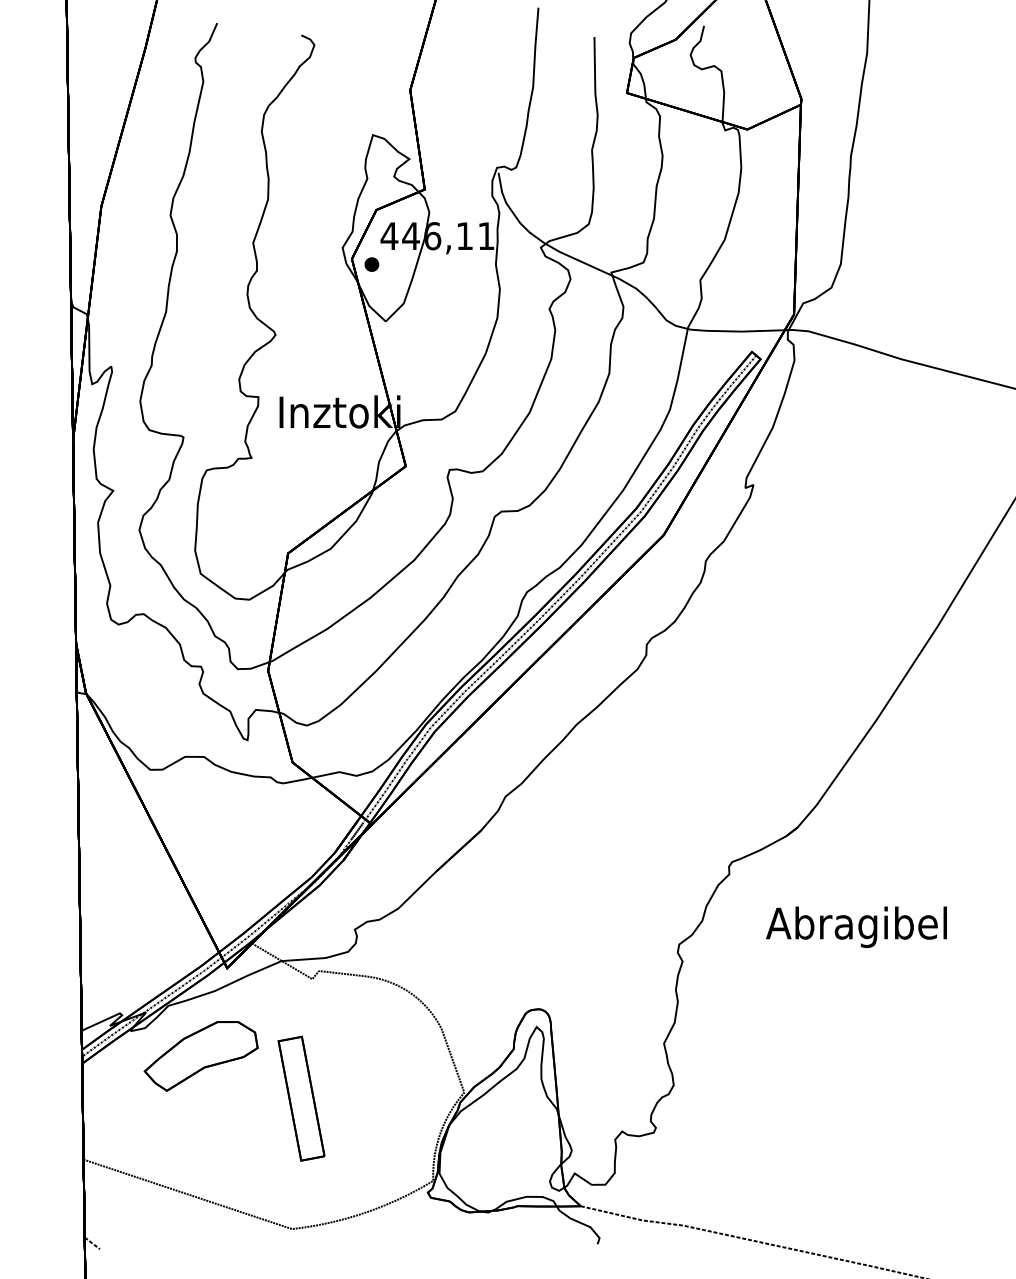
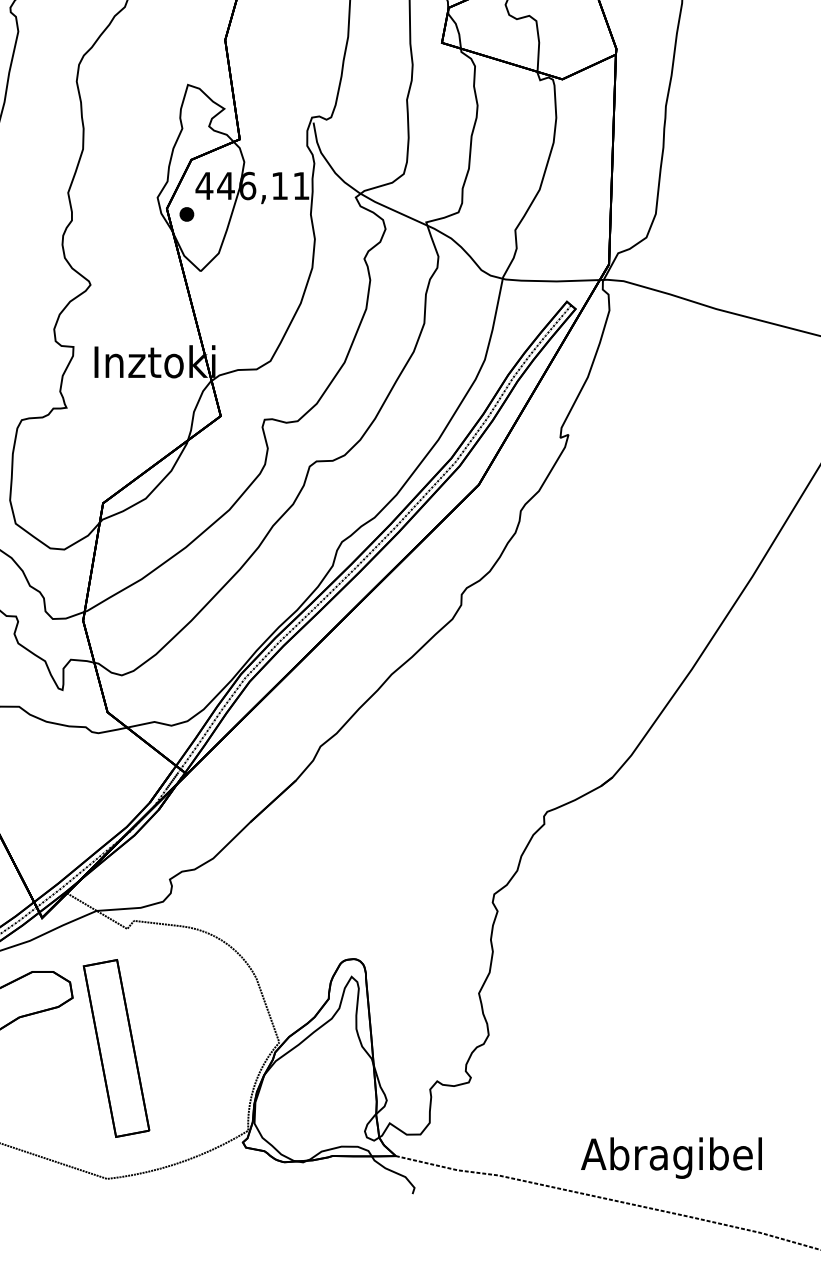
text: (856, 927) -> (671, 1158), moved
part: (301, 1098) -> (116, 1048), size x1.43

